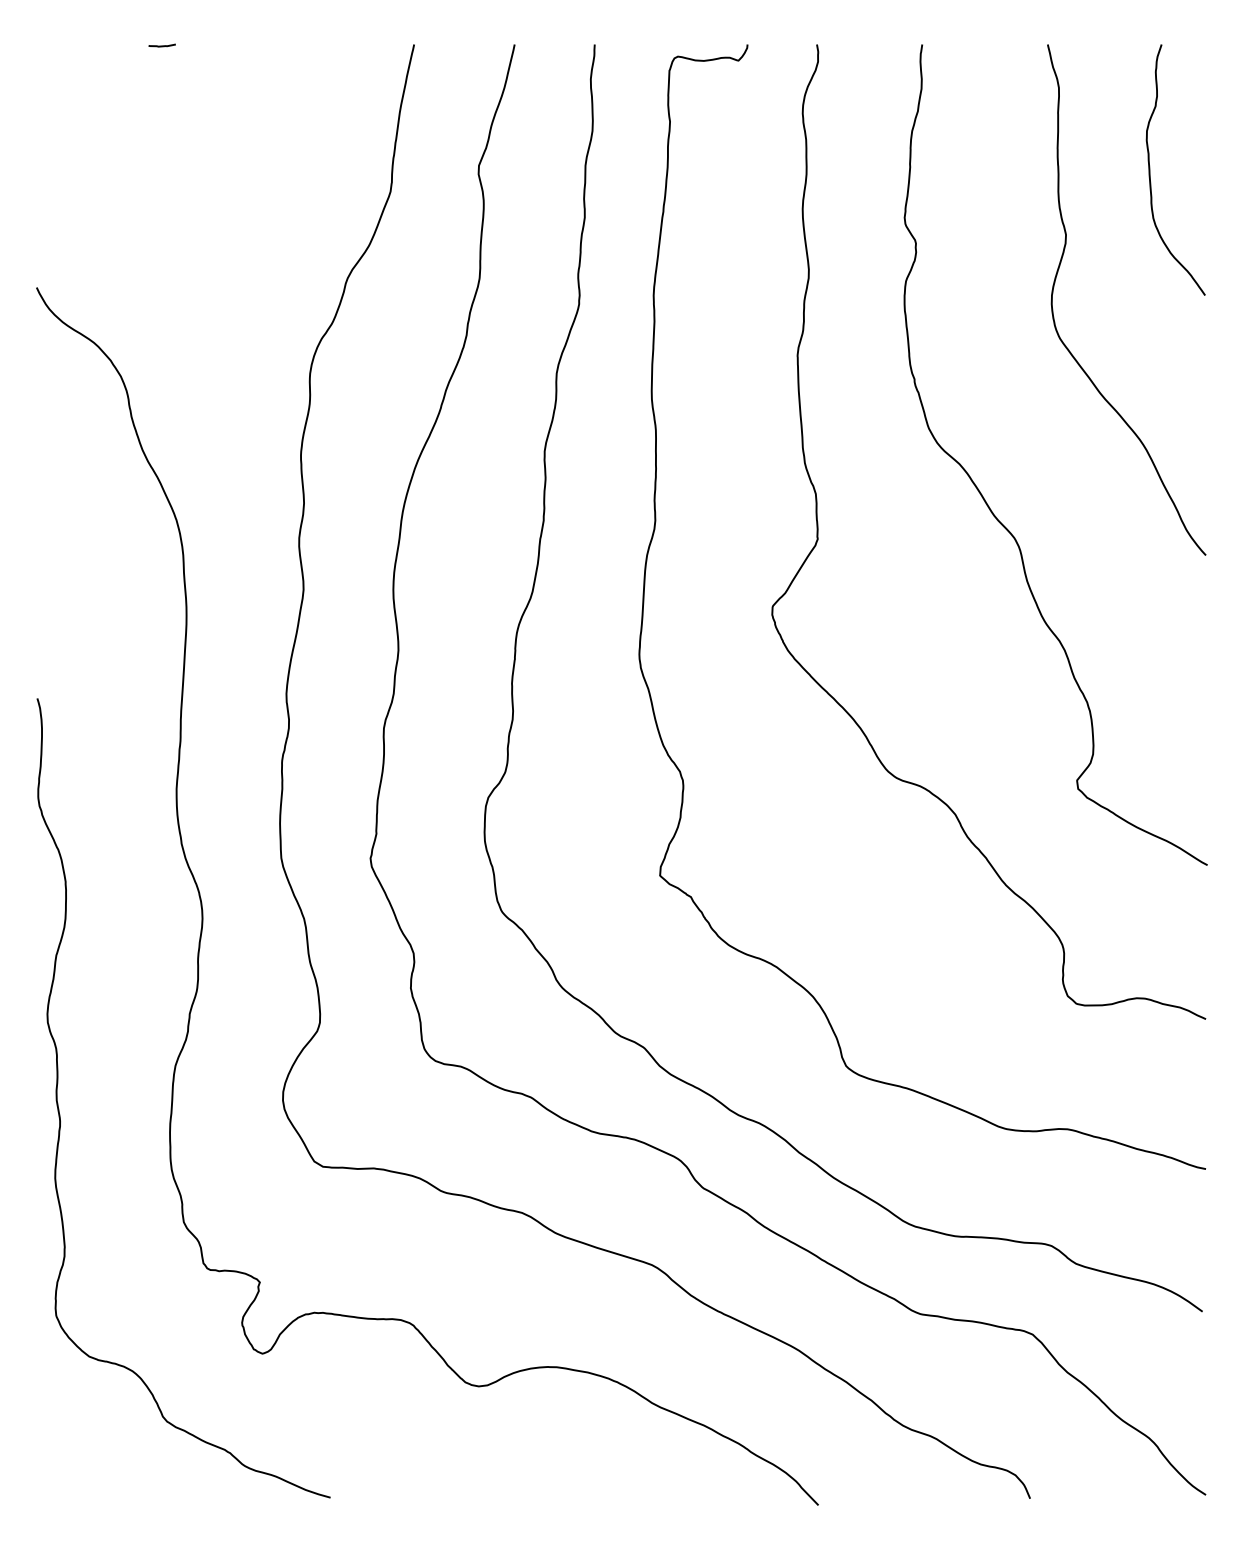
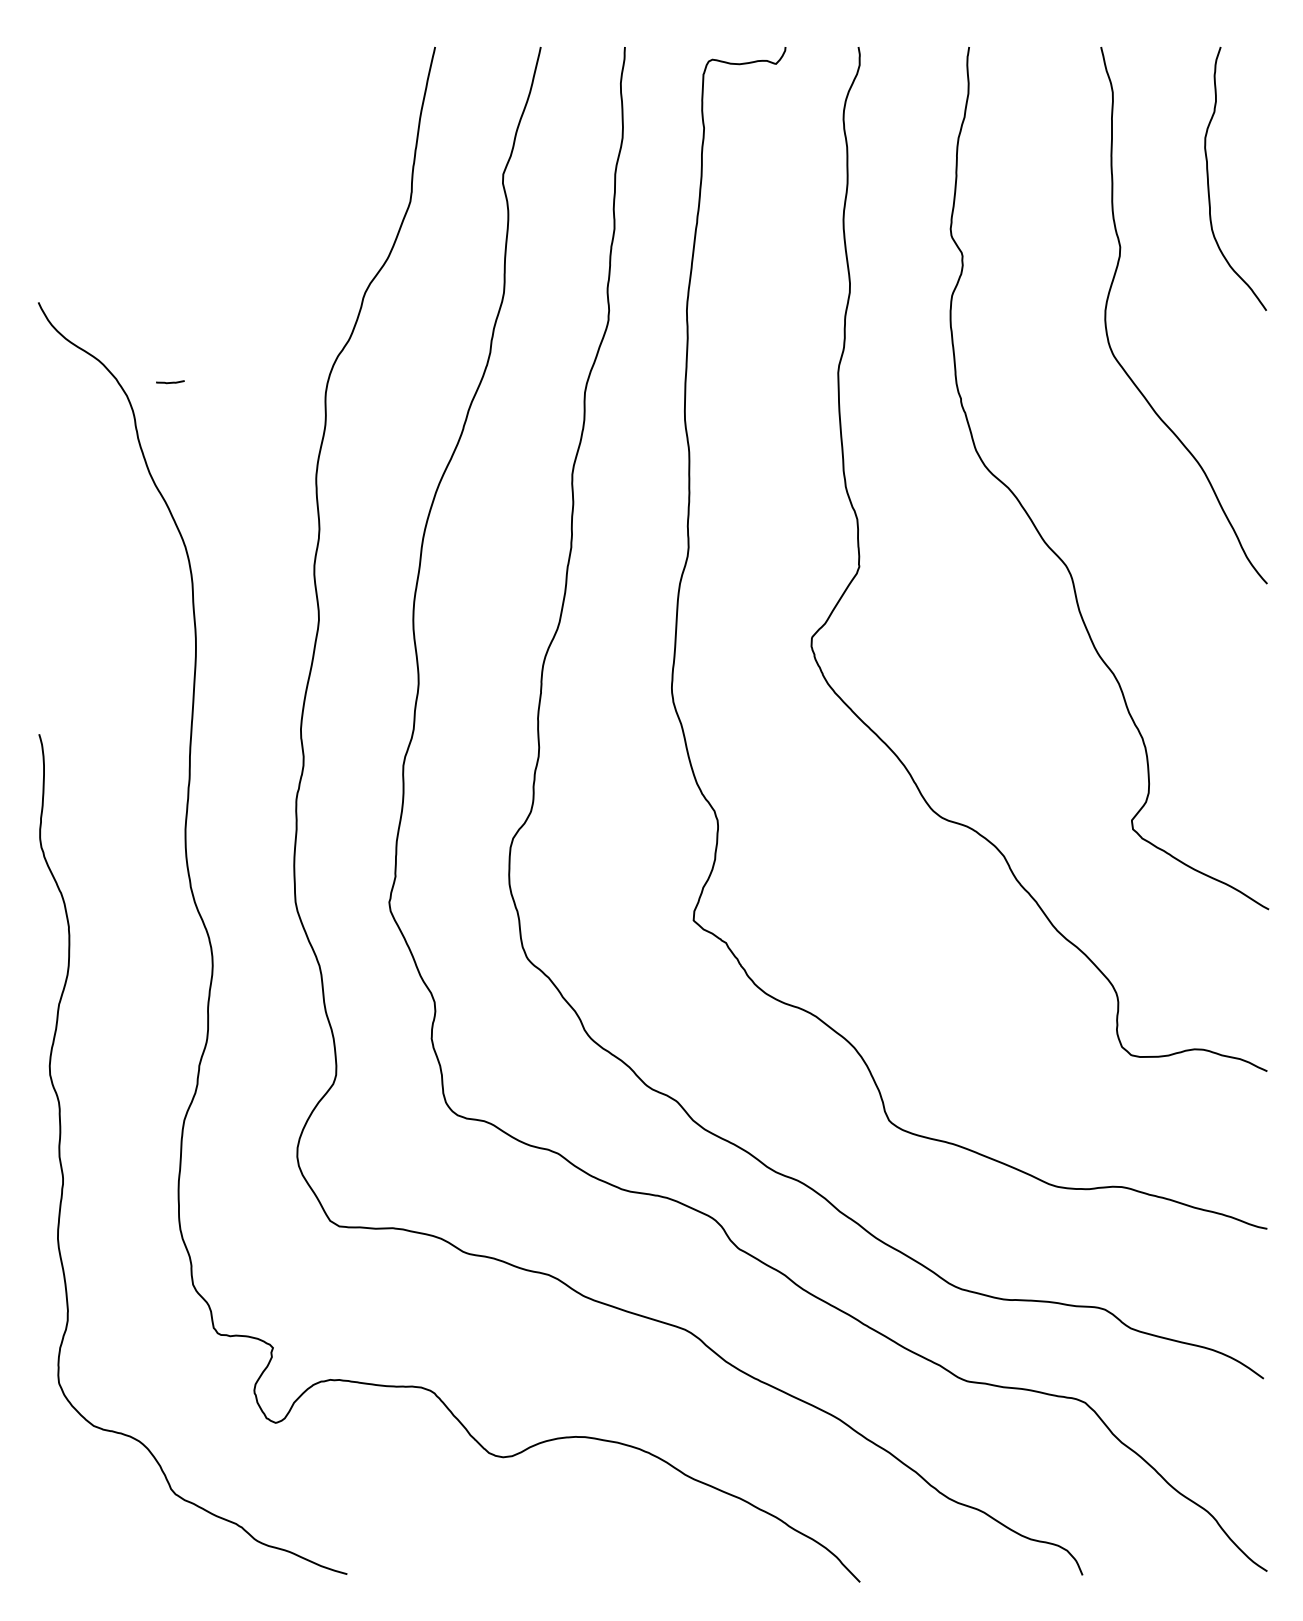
line: (162, 45) -> (170, 382), moved

